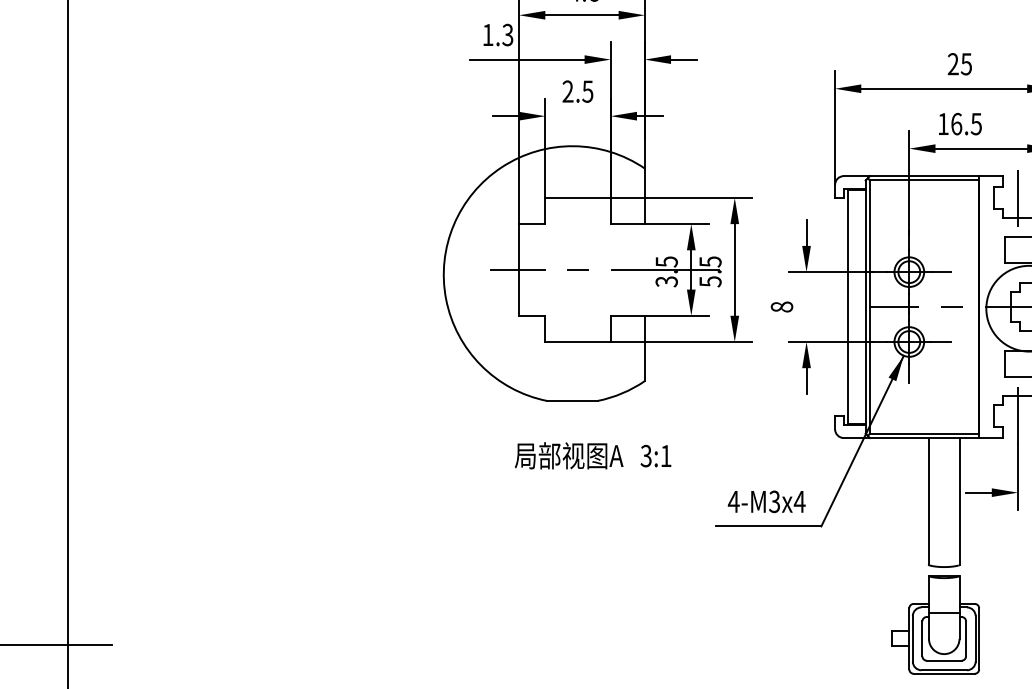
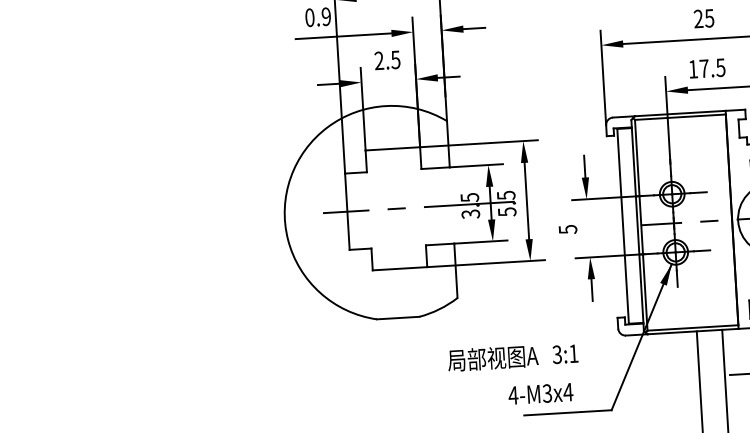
text: (497, 34) -> (317, 16), 1.3 -> 0.9
text: (956, 123) -> (704, 68), 16.5 -> 17.5
text: (781, 306) -> (567, 229), 8 -> 5
text: (593, 455) -> (513, 356), moved
text: (766, 501) -> (540, 393), moved

